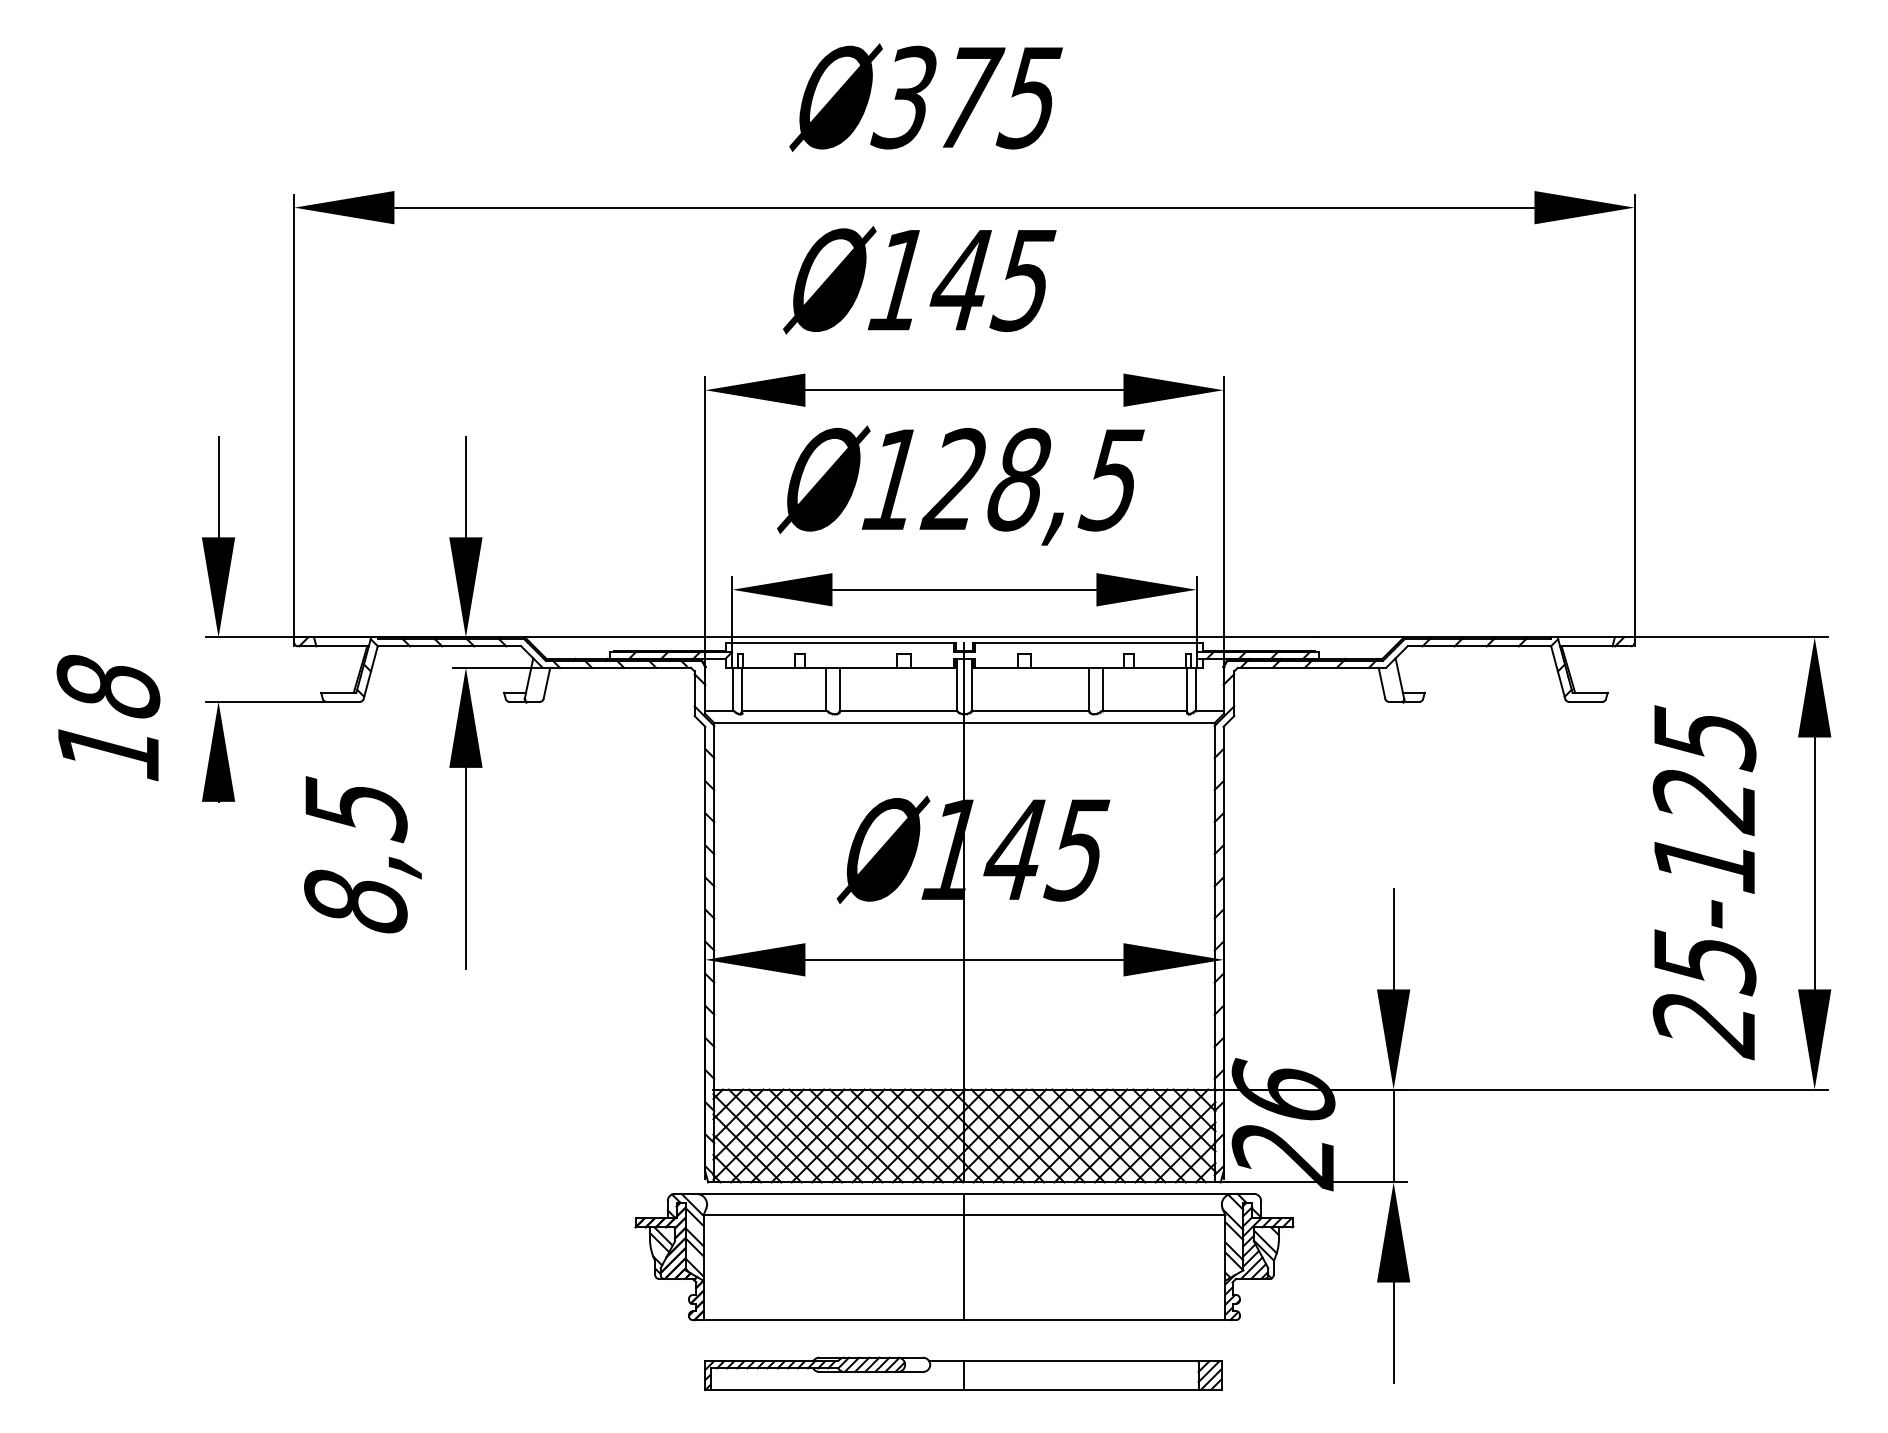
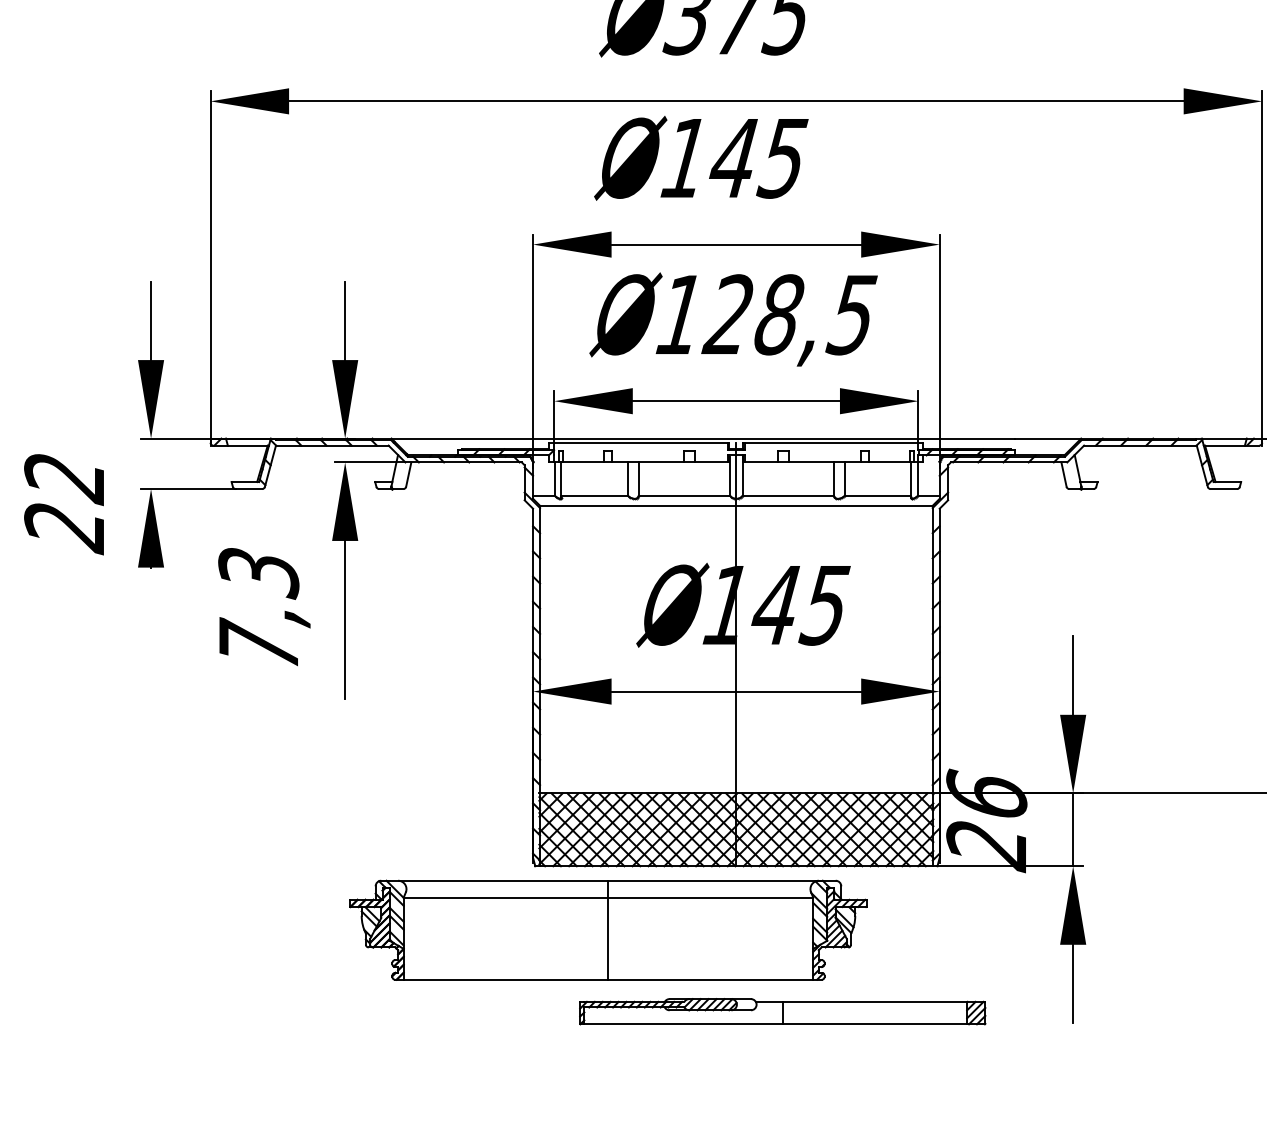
text: (108, 720) -> (64, 503), 18 -> 22
text: (355, 854) -> (258, 608), 8,5 -> 7,3
part: (964, 1256) -> (608, 929), moved
part: (963, 1373) -> (782, 1011), moved

